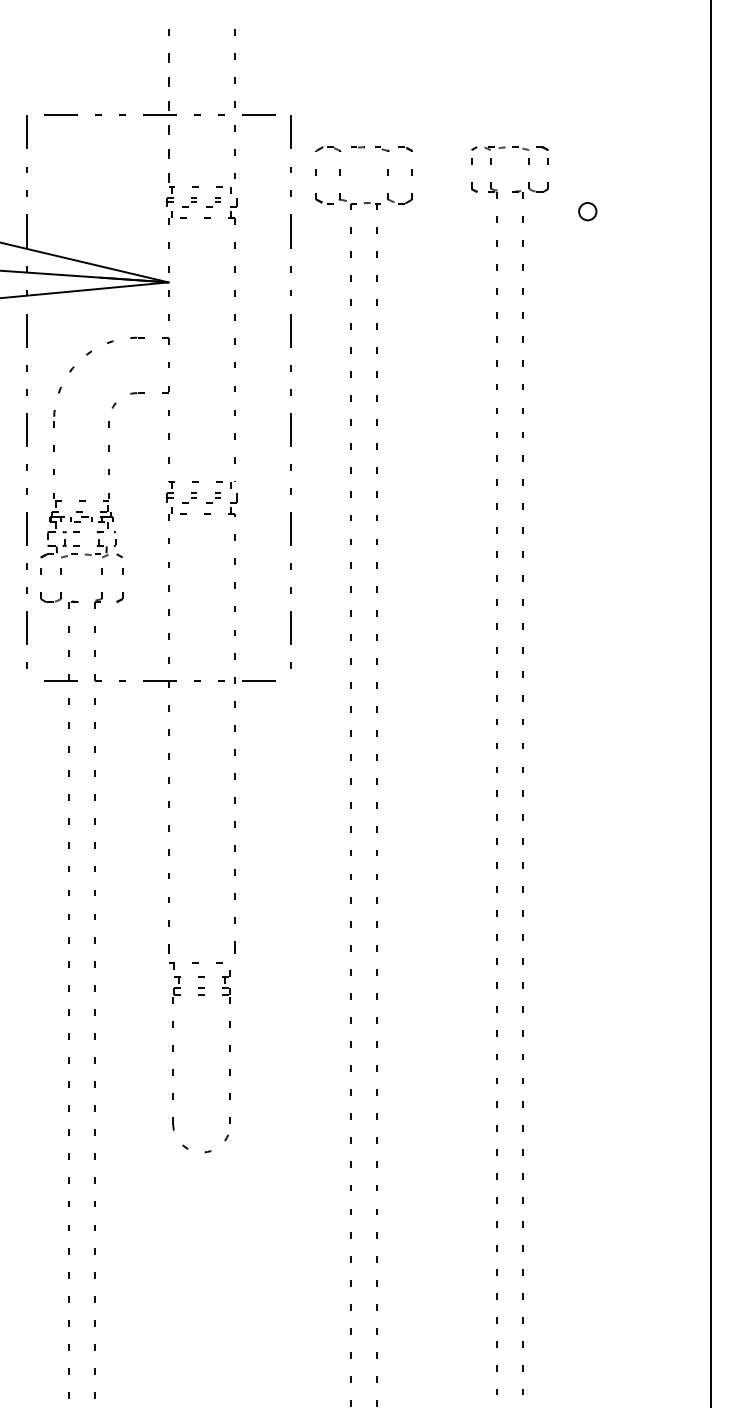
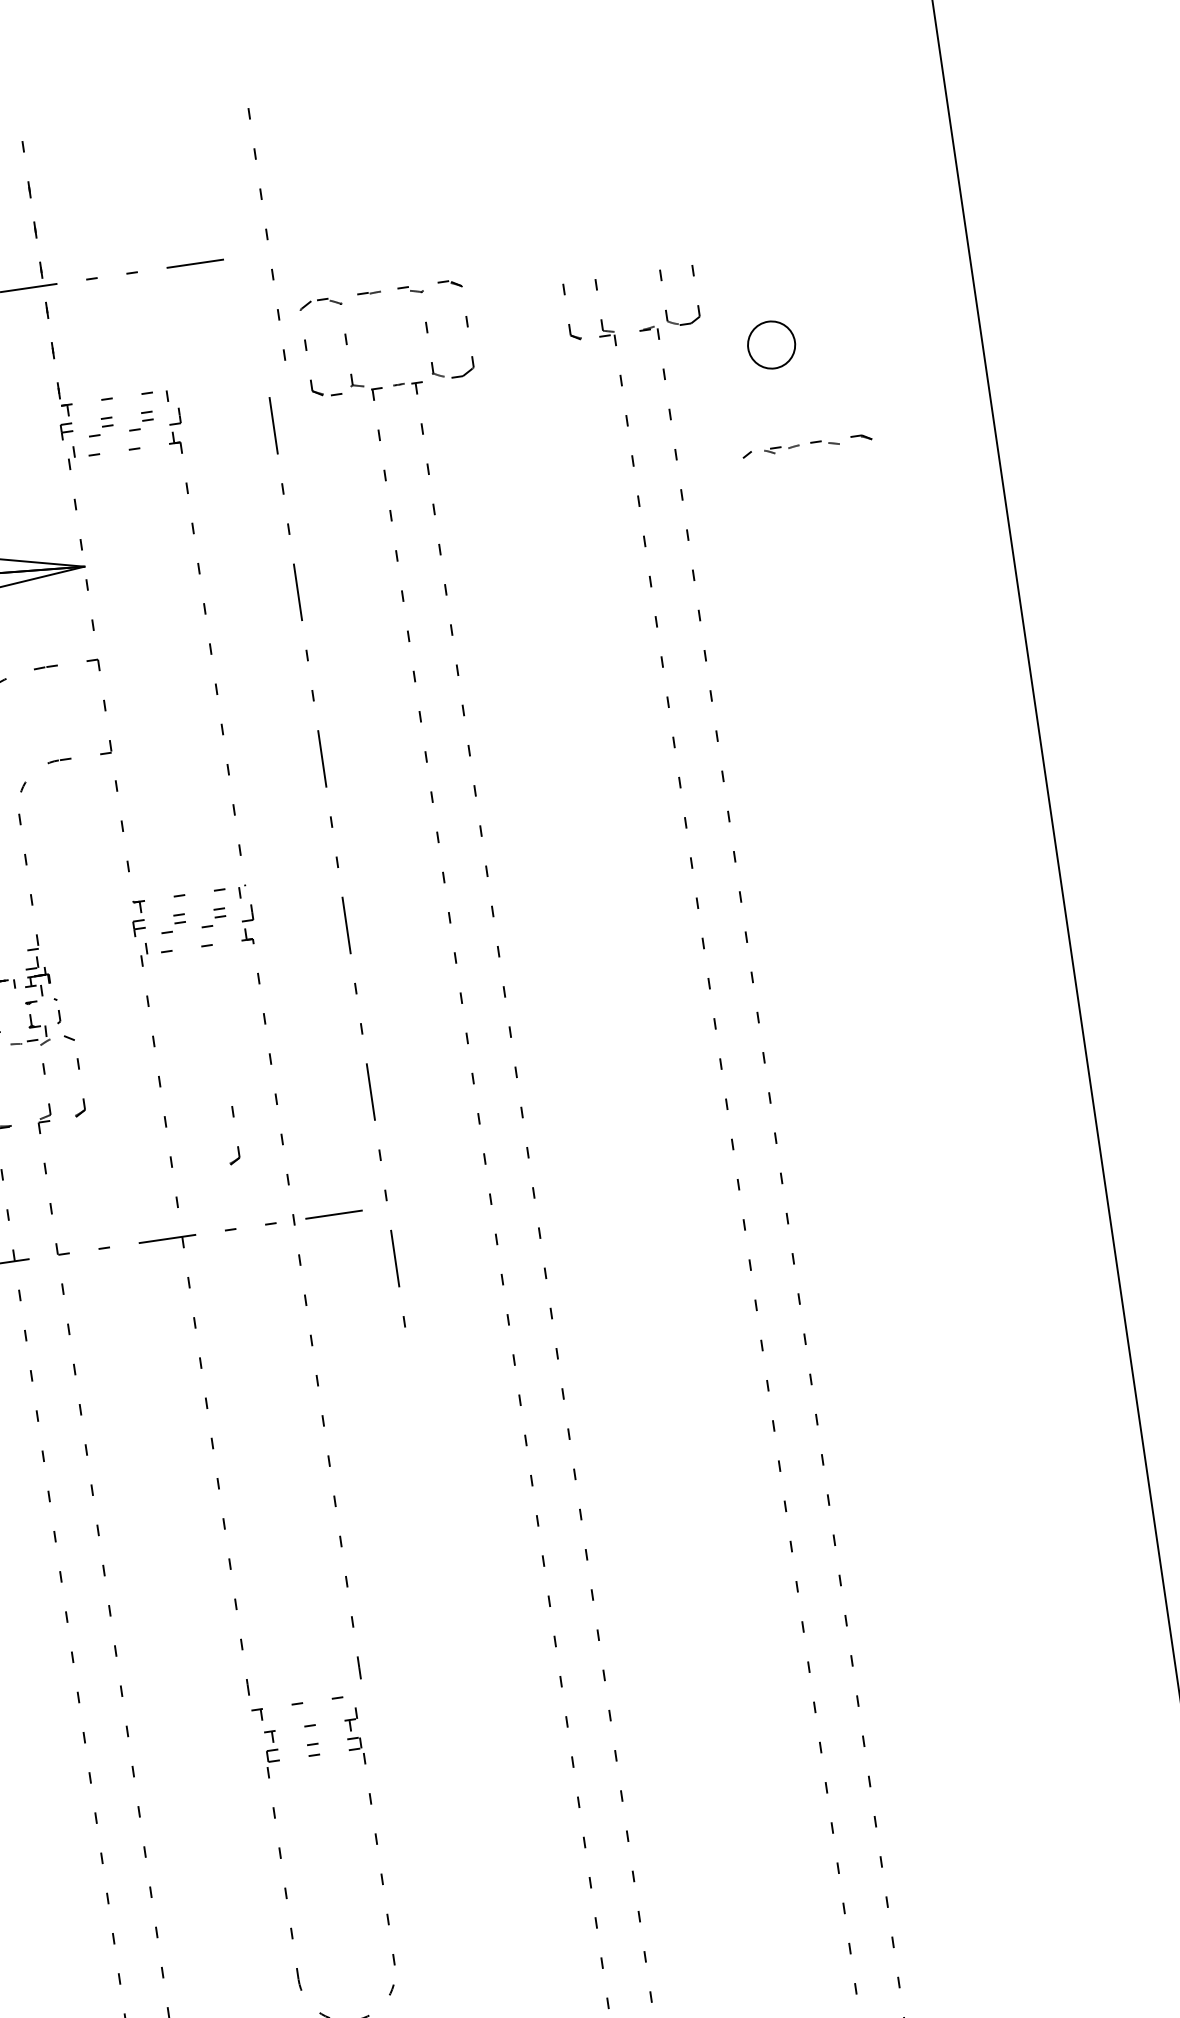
line: (234, 103) -> (265, 233), moved
part: (509, 148) -> (806, 446), moved
circle: (587, 211) -> (771, 344), size x1.6
line: (290, 391) -> (336, 861), moved
part: (208, 633) -> (237, 1146), added

